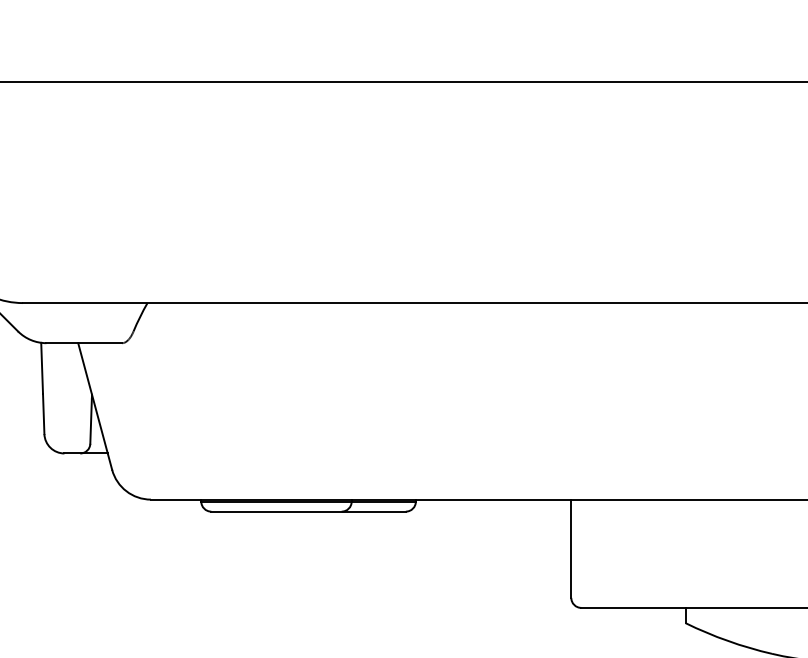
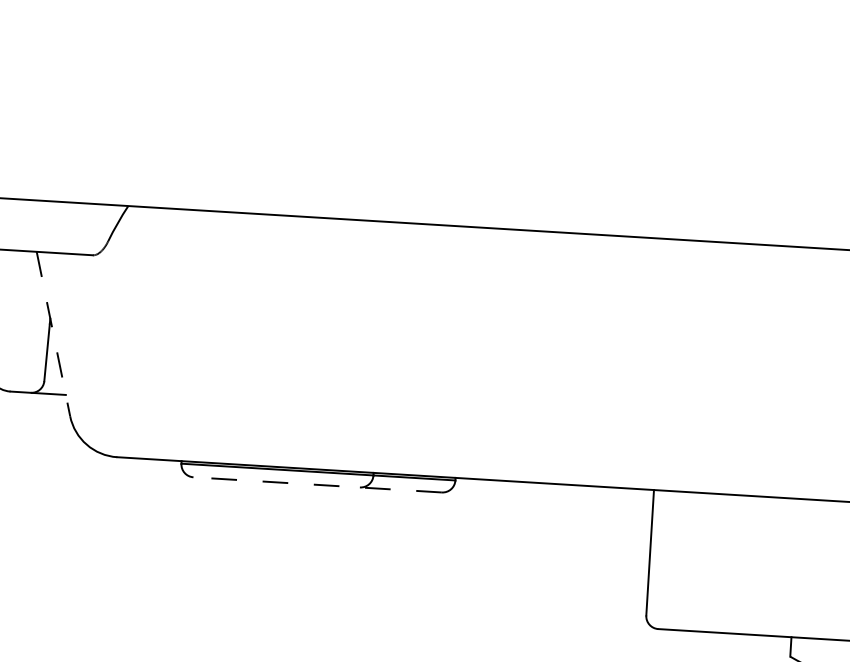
line: (95, 406) -> (53, 334), solid -> dashed
line: (308, 511) -> (317, 484), solid -> dashed

